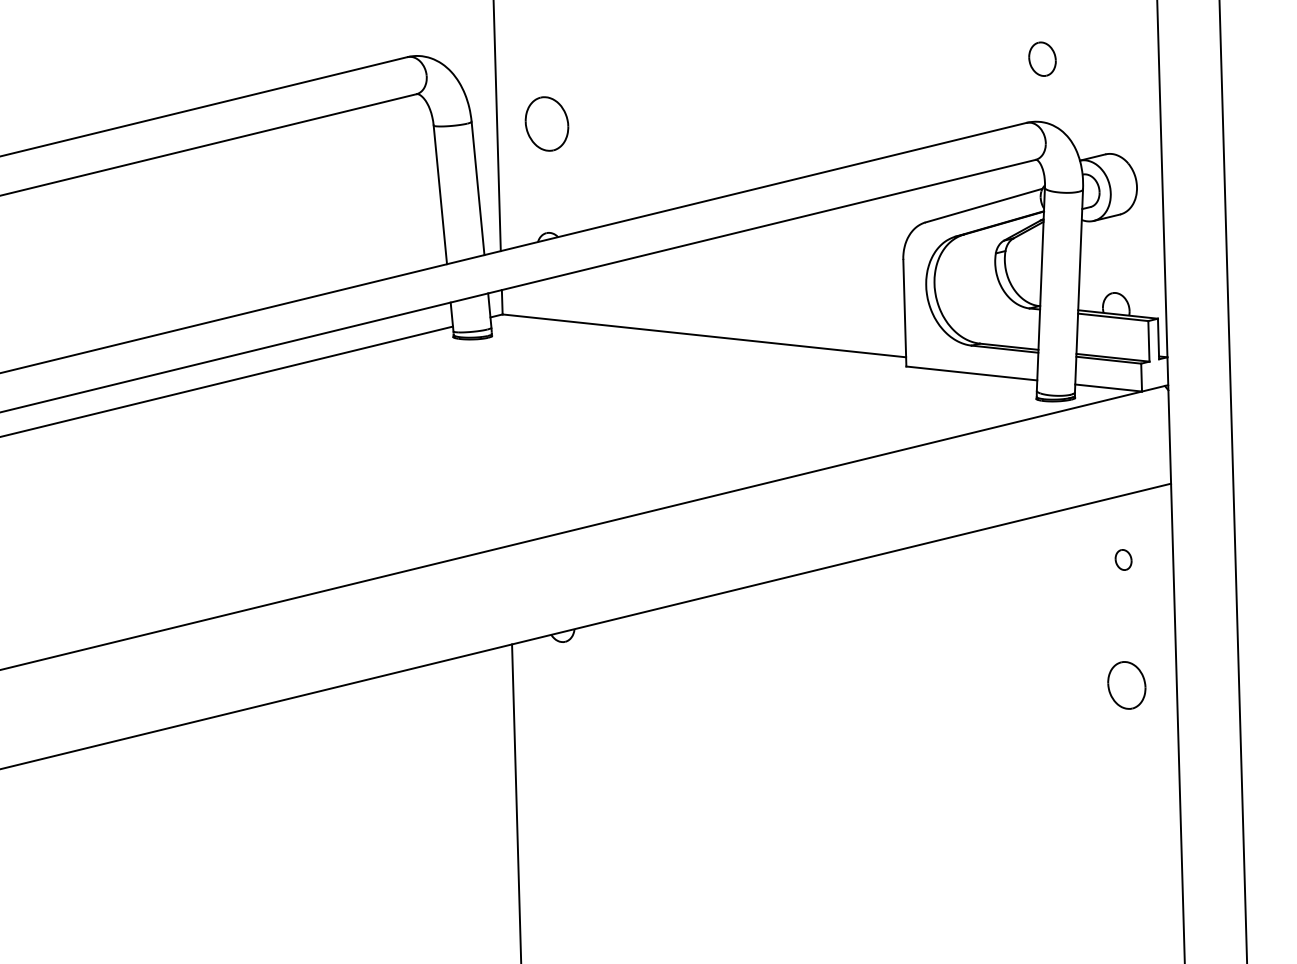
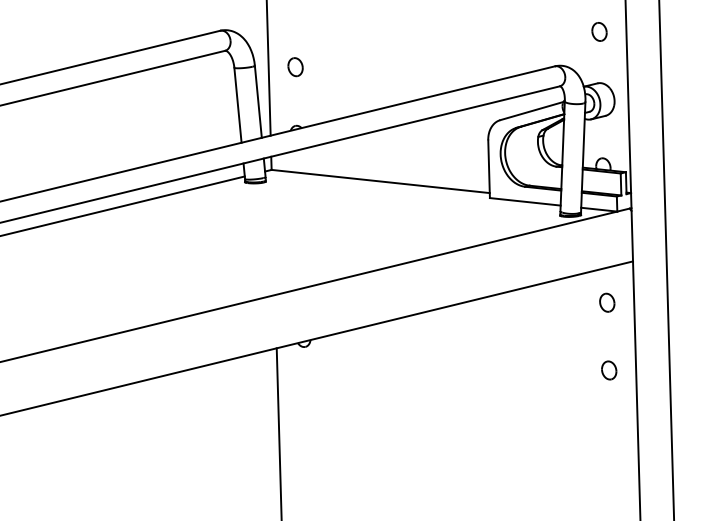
part: (1042, 58) -> (599, 31), moved
part: (546, 125) -> (295, 67), size x0.62
part: (1123, 559) -> (607, 302), size x1.67
part: (1127, 685) -> (609, 370), size x0.71

